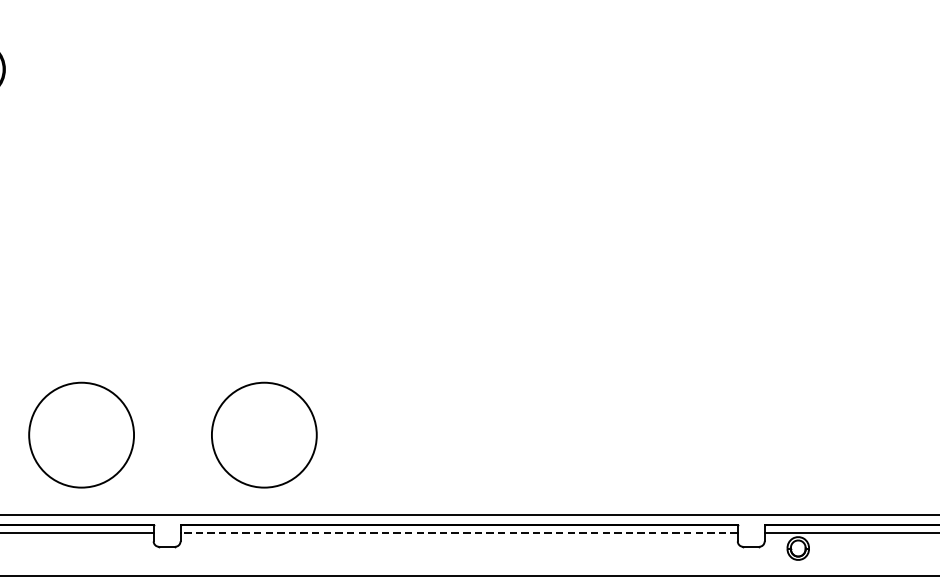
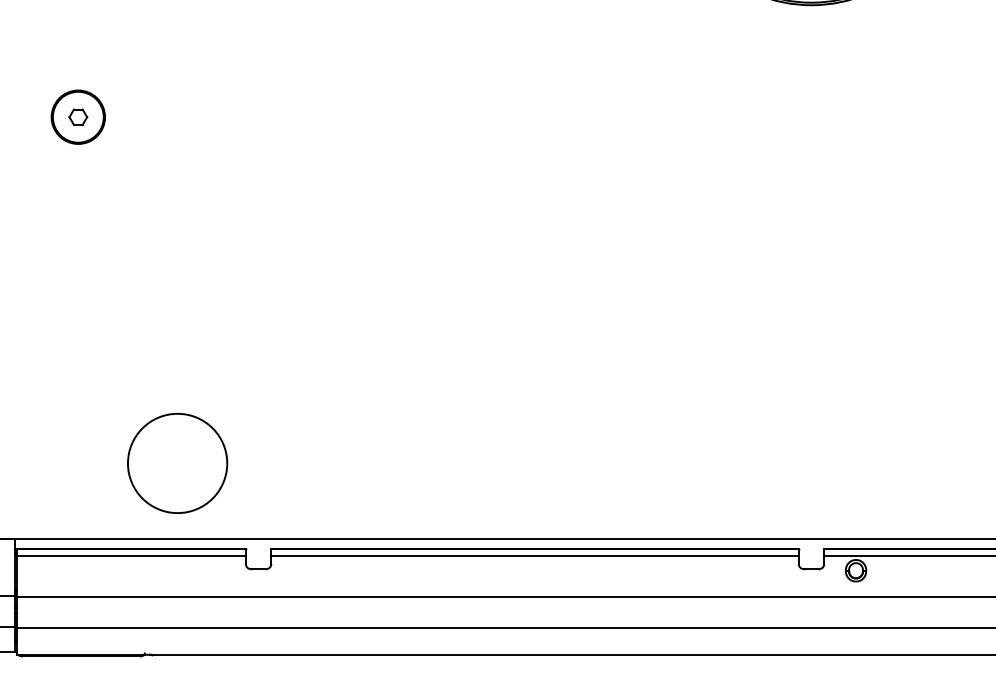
circle: (264, 434) -> (350, 462), removed
line: (459, 533) -> (535, 556), dashed -> solid

